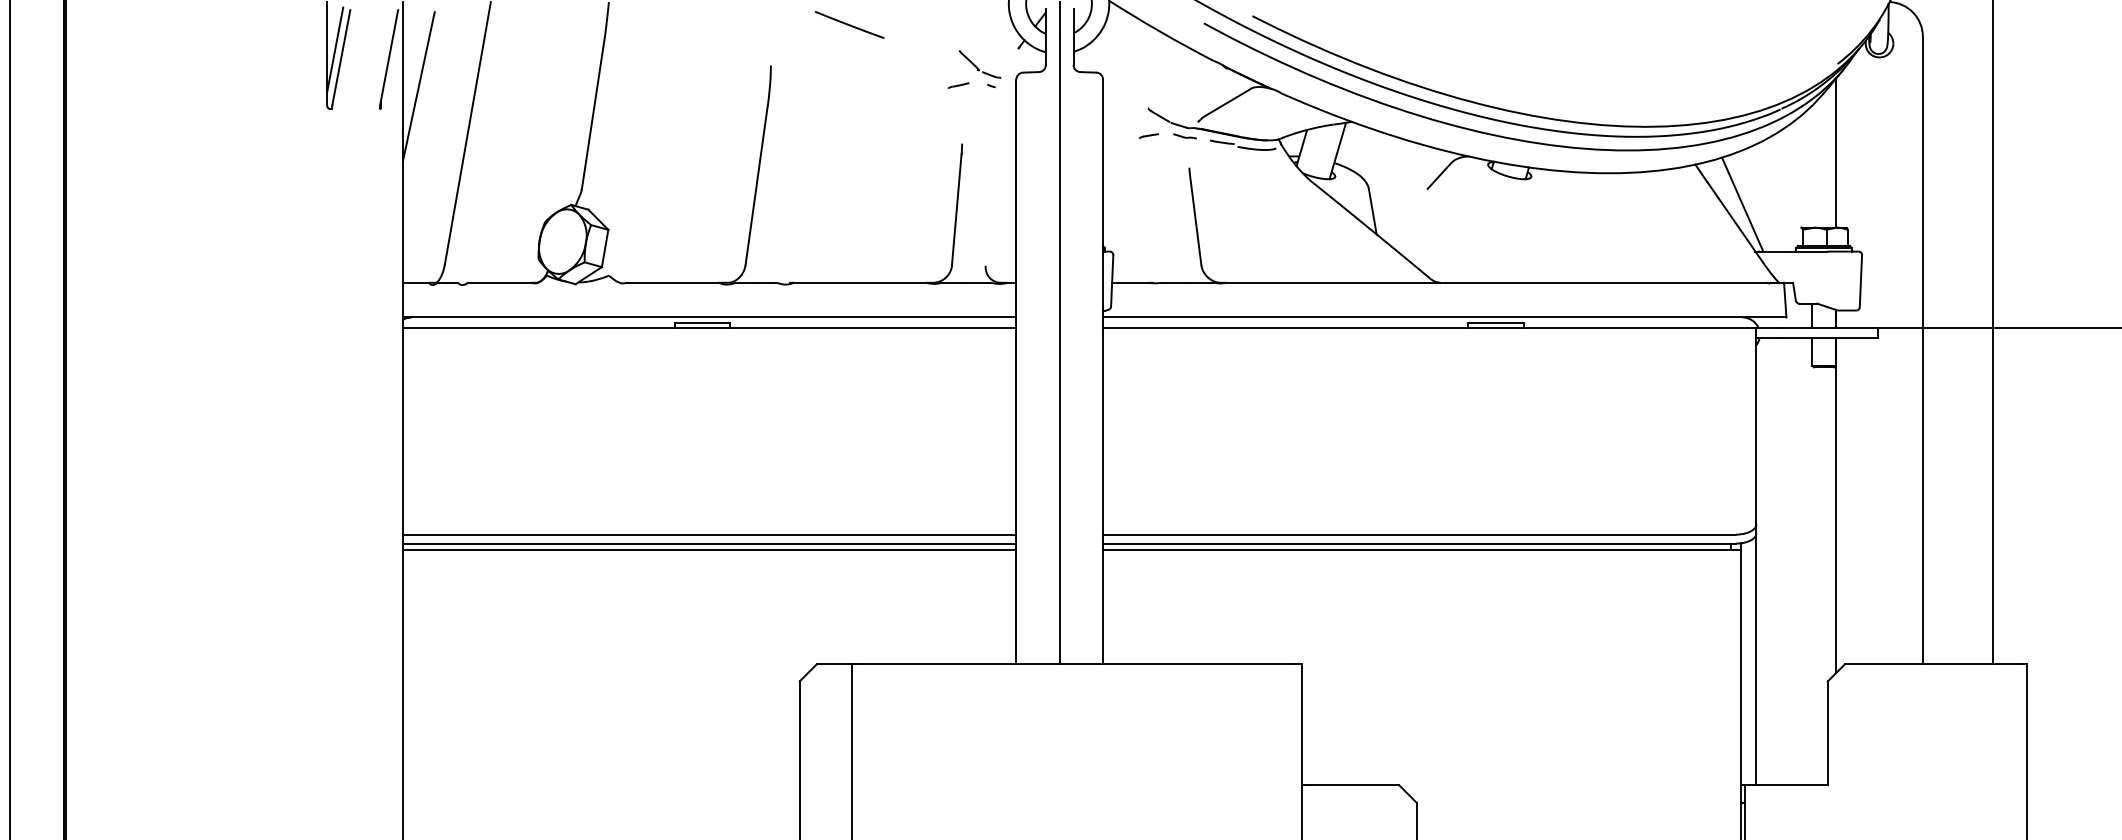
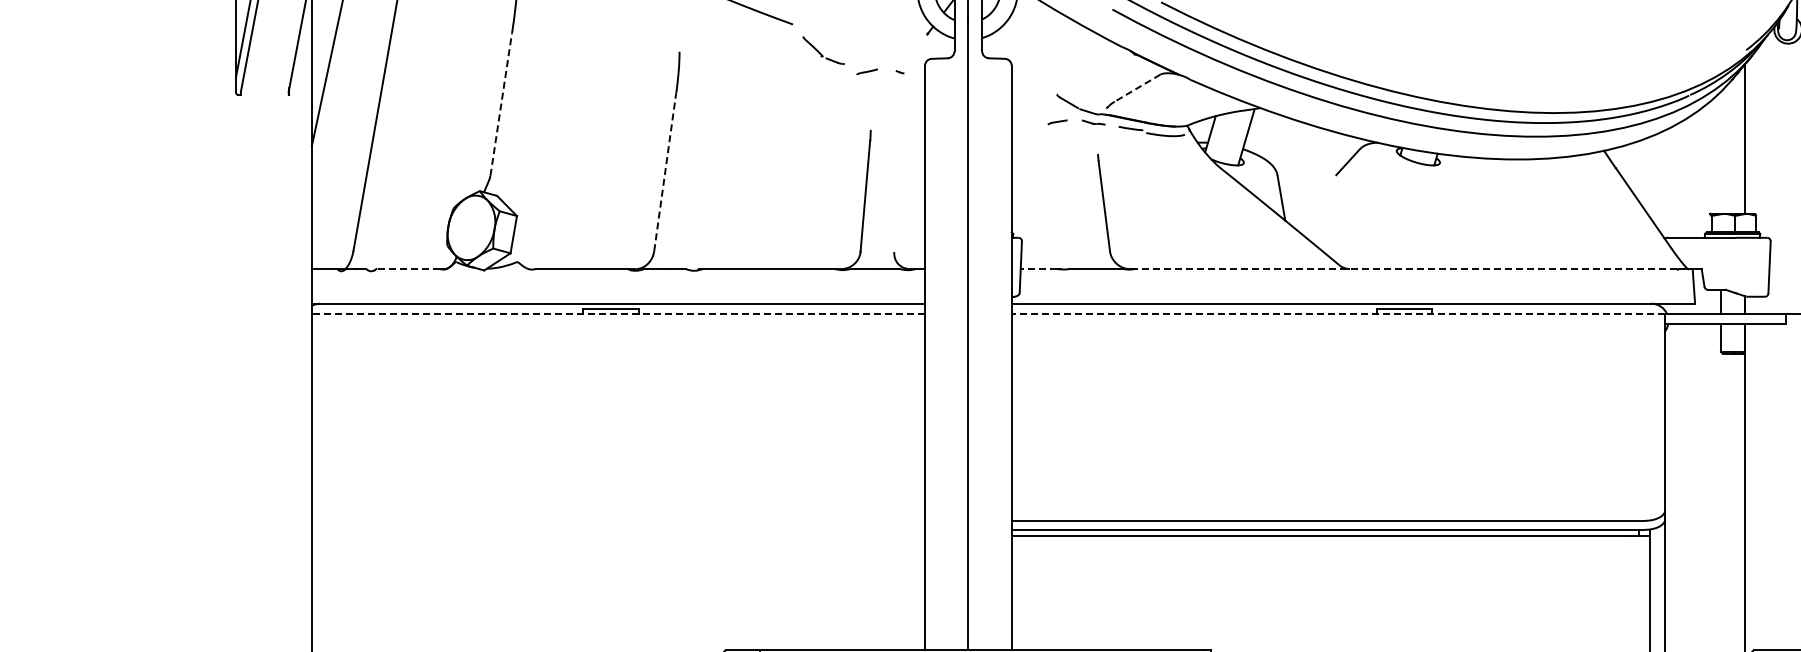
part: (979, 64) -> (823, 50), moved
line: (1228, 101) -> (1137, 87), solid -> dashed
line: (592, 118) -> (501, 104), solid -> dashed
line: (756, 186) -> (665, 172), solid -> dashed
line: (1742, 204) -> (1651, 190), removed
line: (499, 282) -> (408, 268), solid -> dashed
line: (1129, 282) -> (1038, 268), solid -> dashed
line: (1497, 282) -> (1406, 268), solid -> dashed
line: (709, 327) -> (618, 313), solid -> dashed
line: (1429, 327) -> (1338, 313), solid -> dashed
line: (709, 534) -> (618, 520), removed
line: (709, 543) -> (618, 529), removed
line: (709, 549) -> (618, 535), removed

